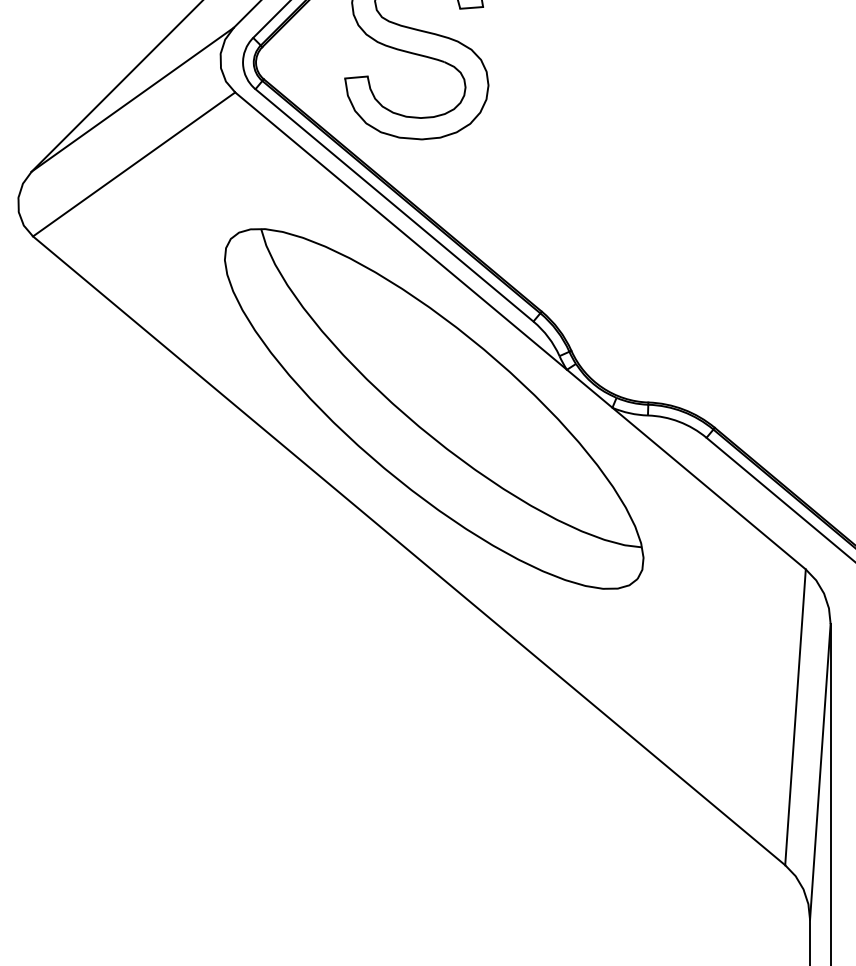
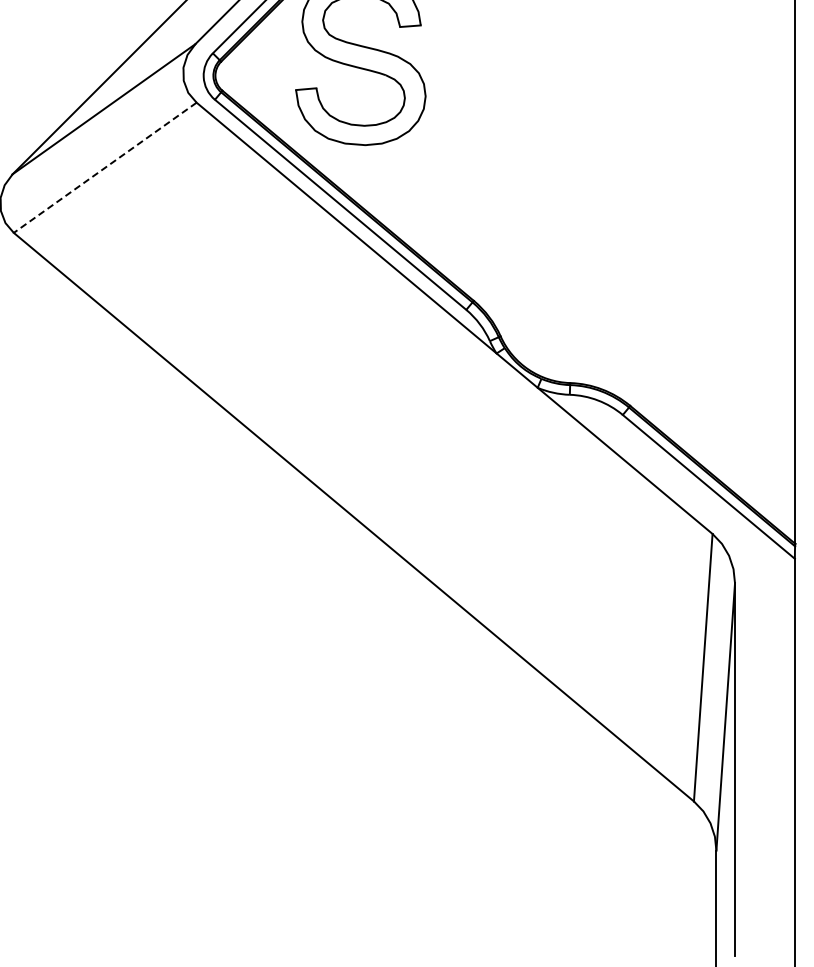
line: (133, 165) -> (104, 168), solid -> dashed
part: (434, 408) -> (376, 388), removed

